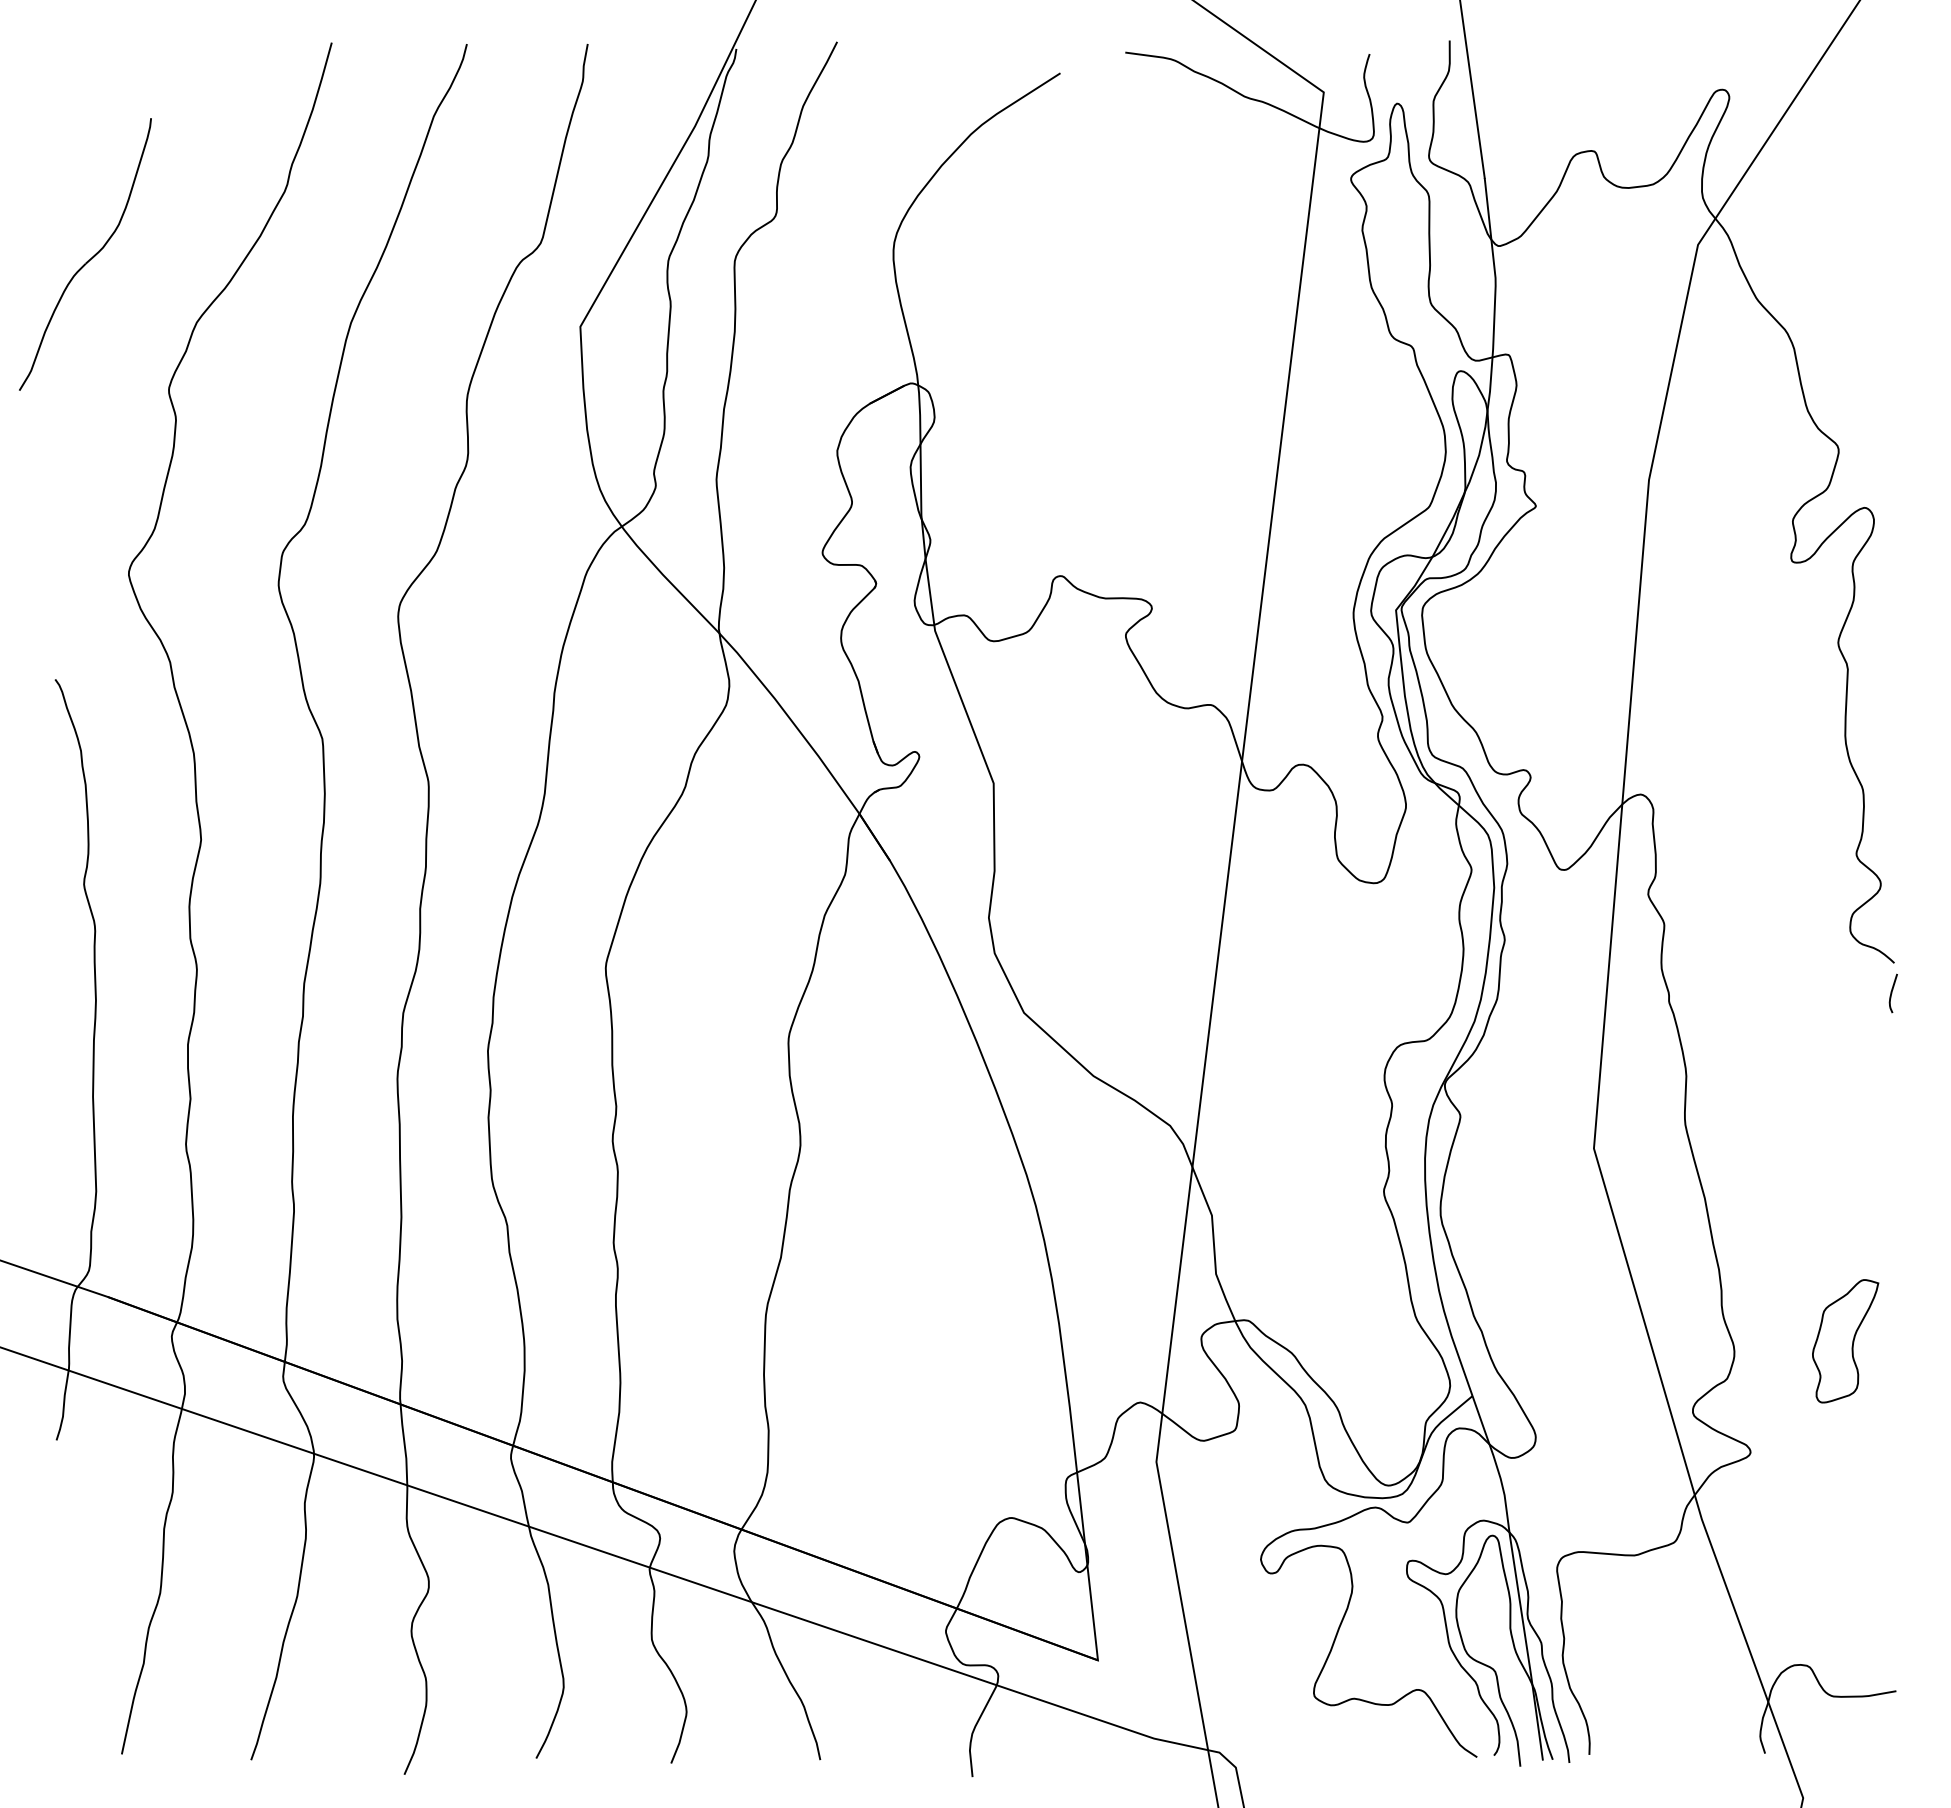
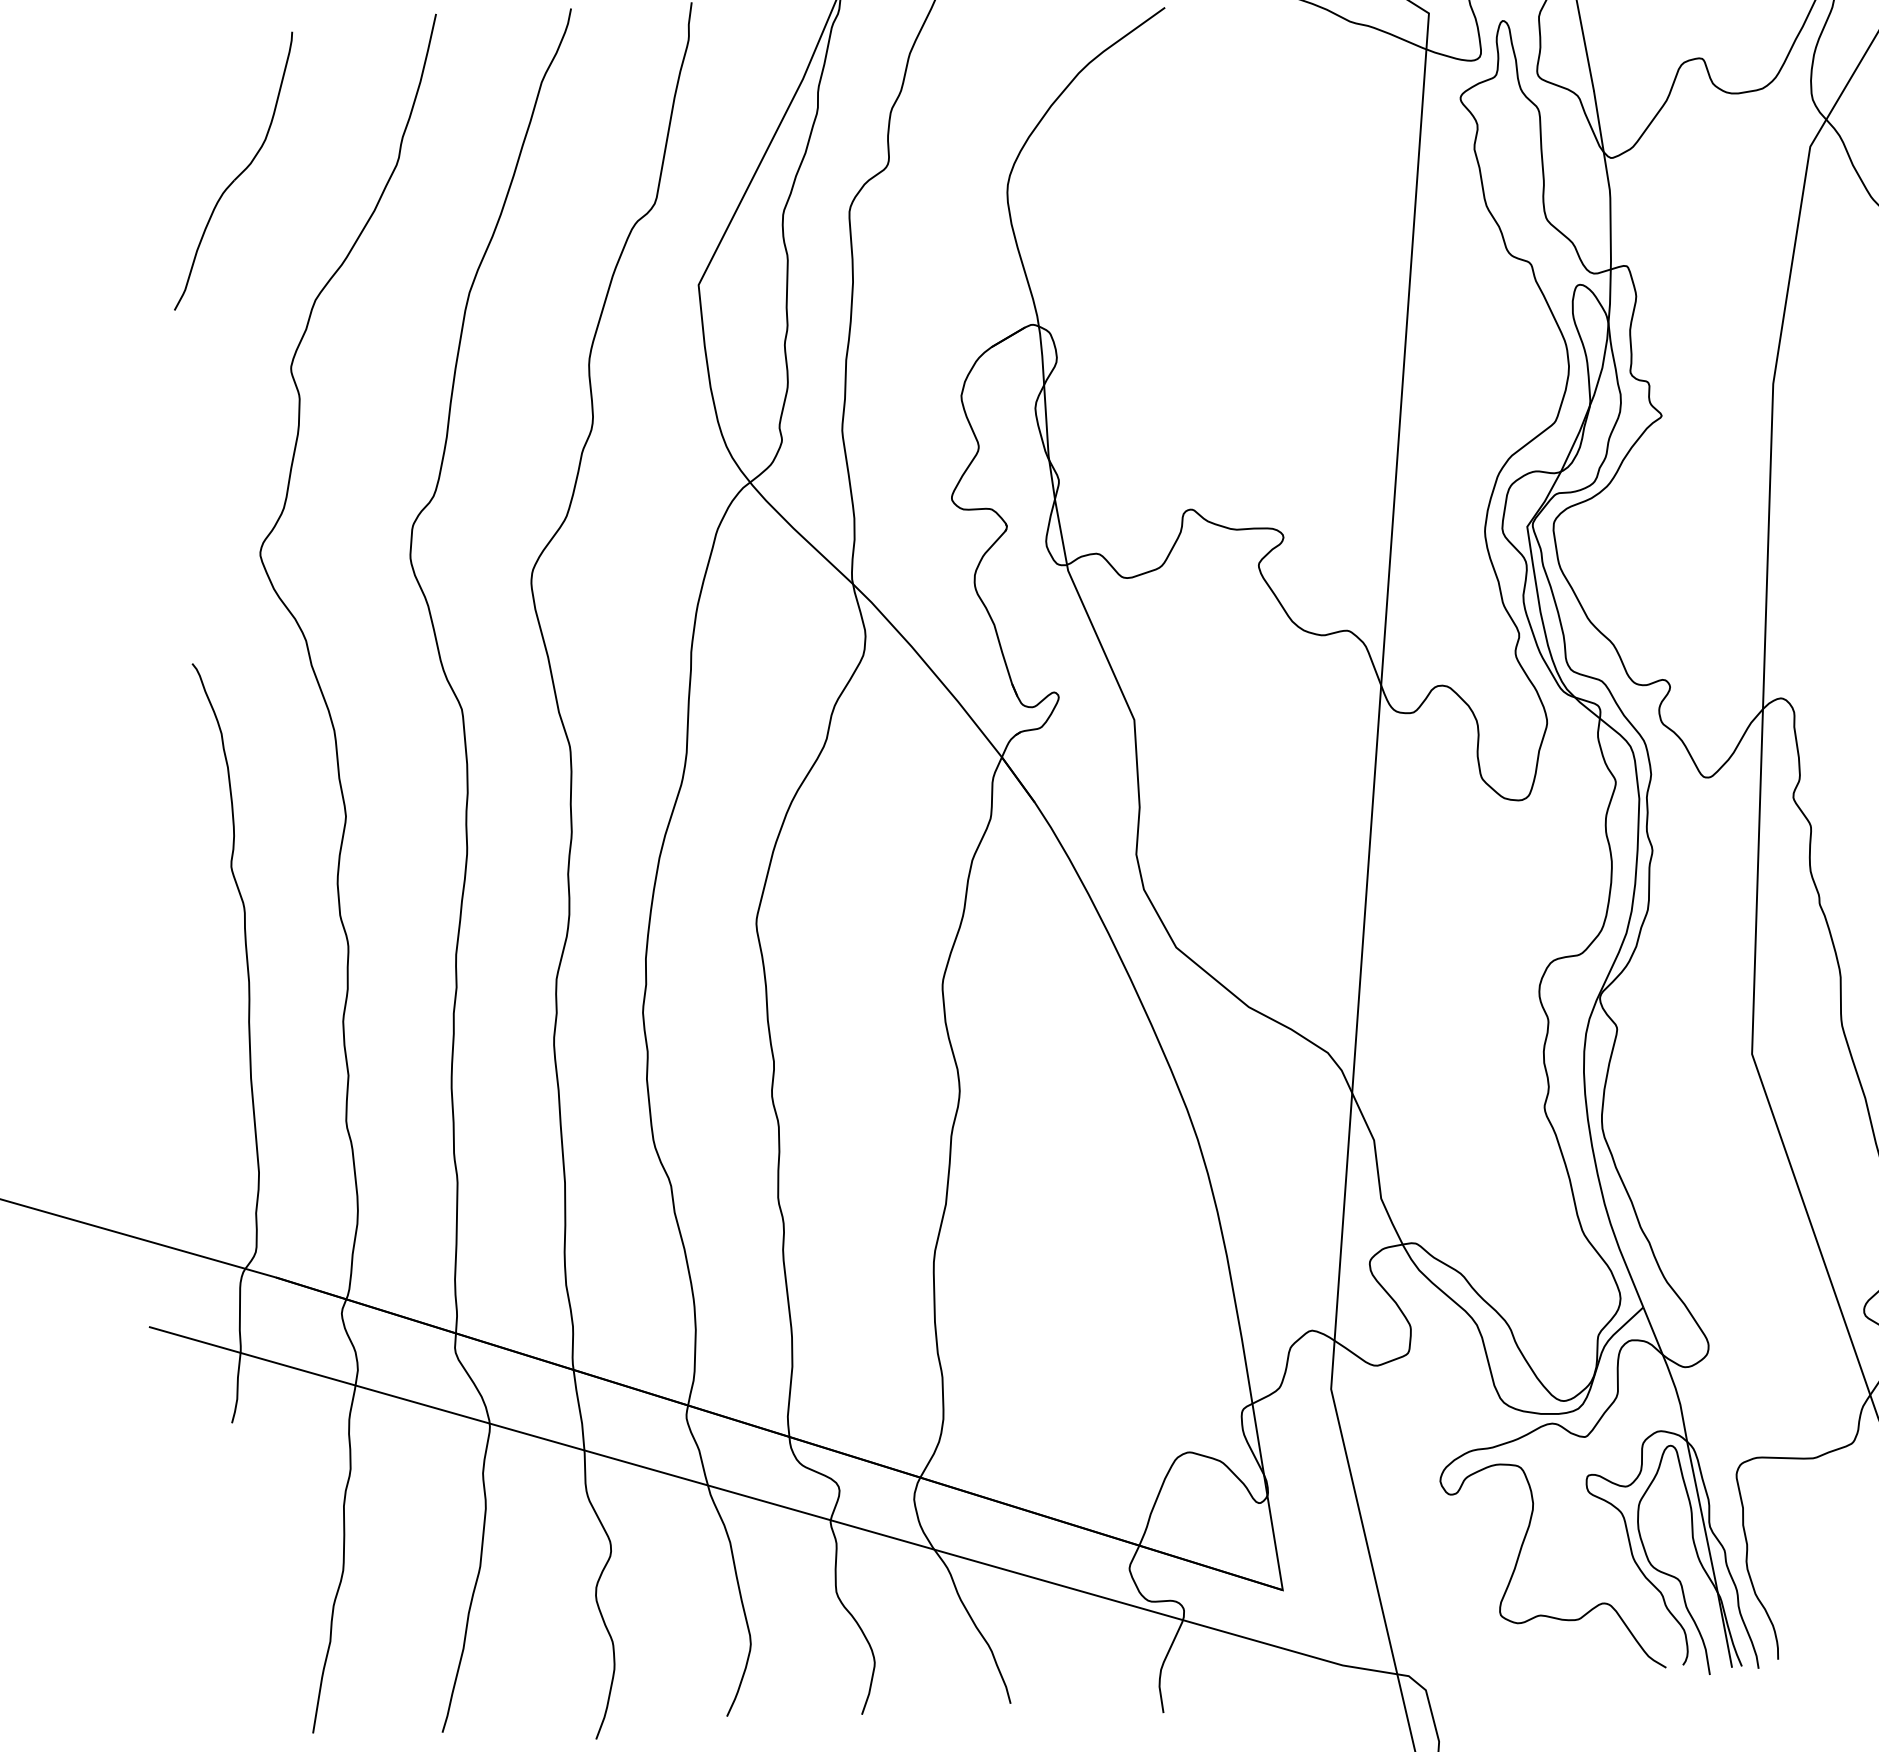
part: (87, 260) -> (235, 177), moved

